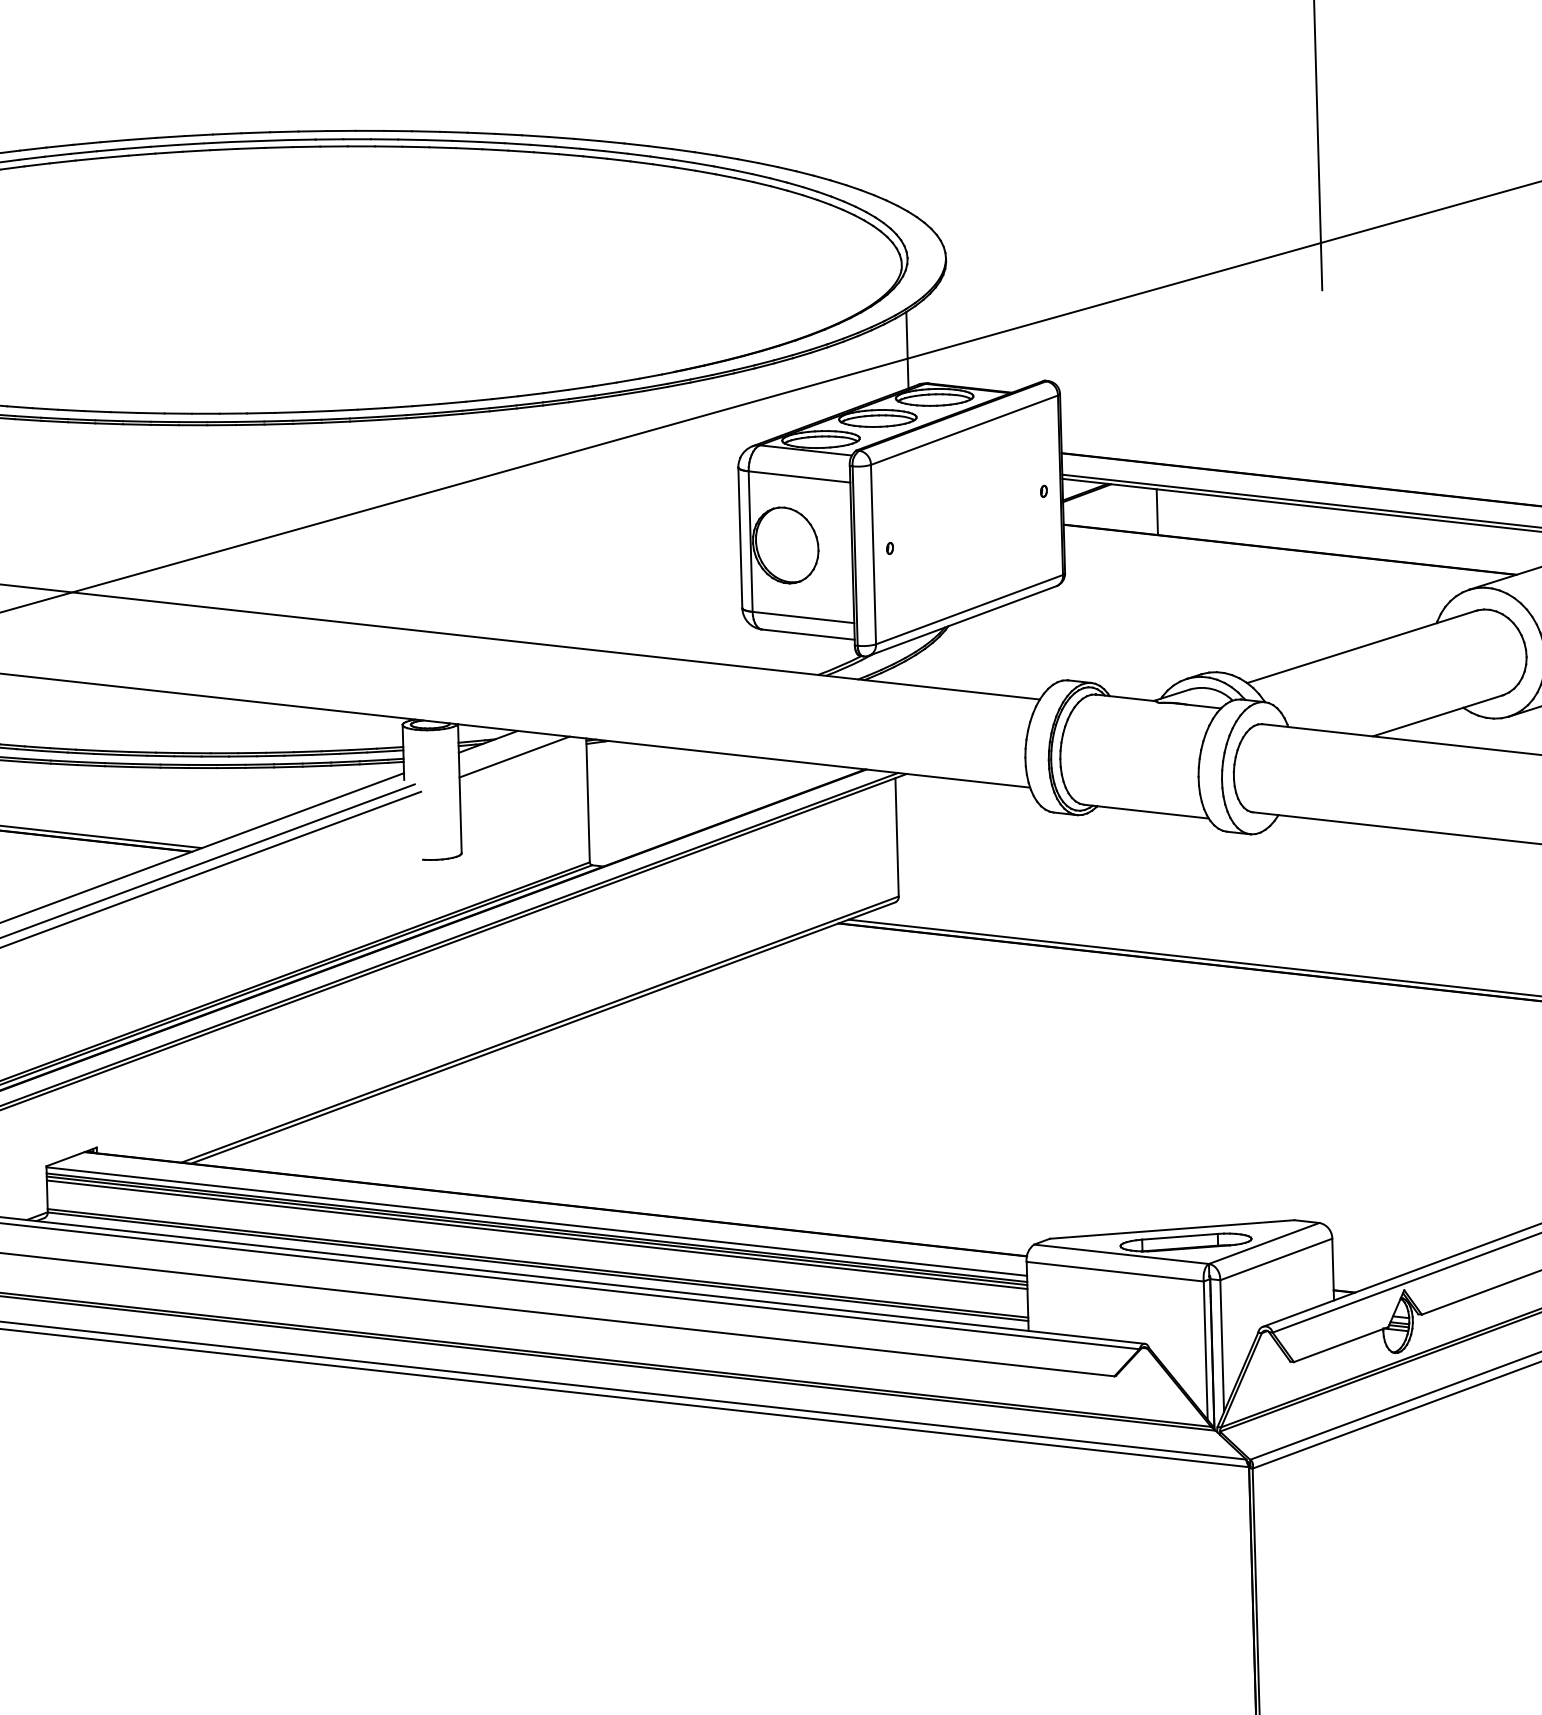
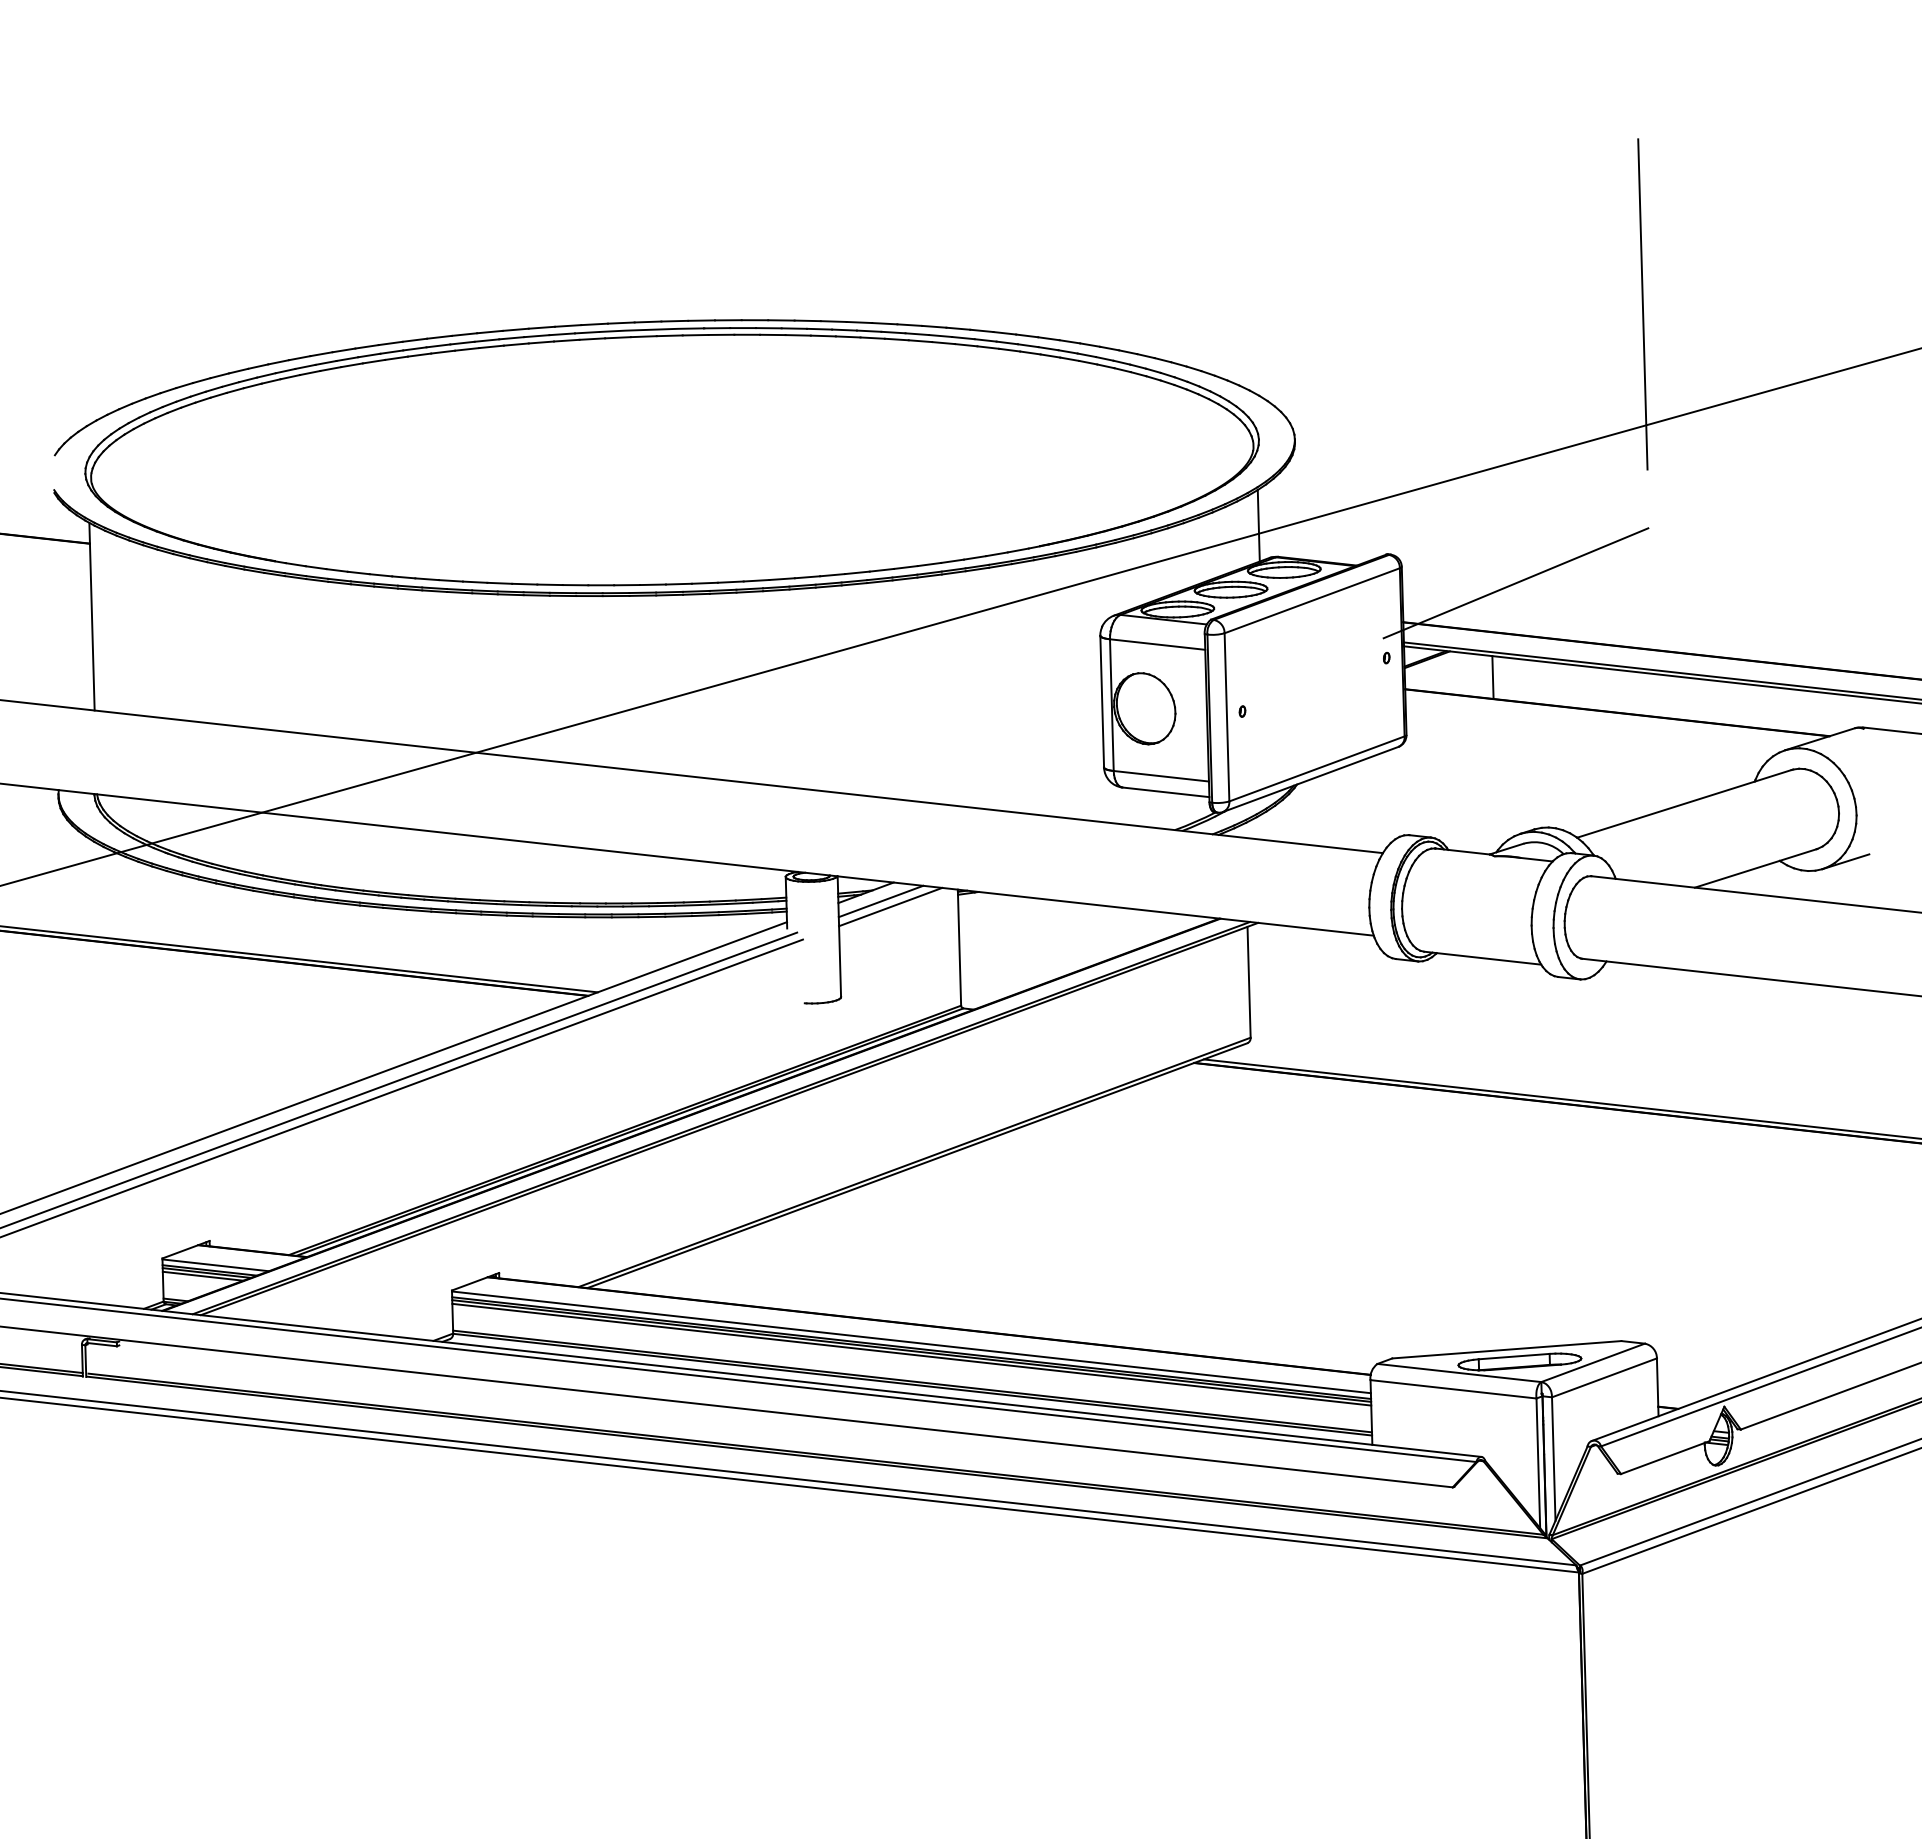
line: (1181, 410) -> (1515, 582), added
line: (503, 751) -> (880, 901), added

